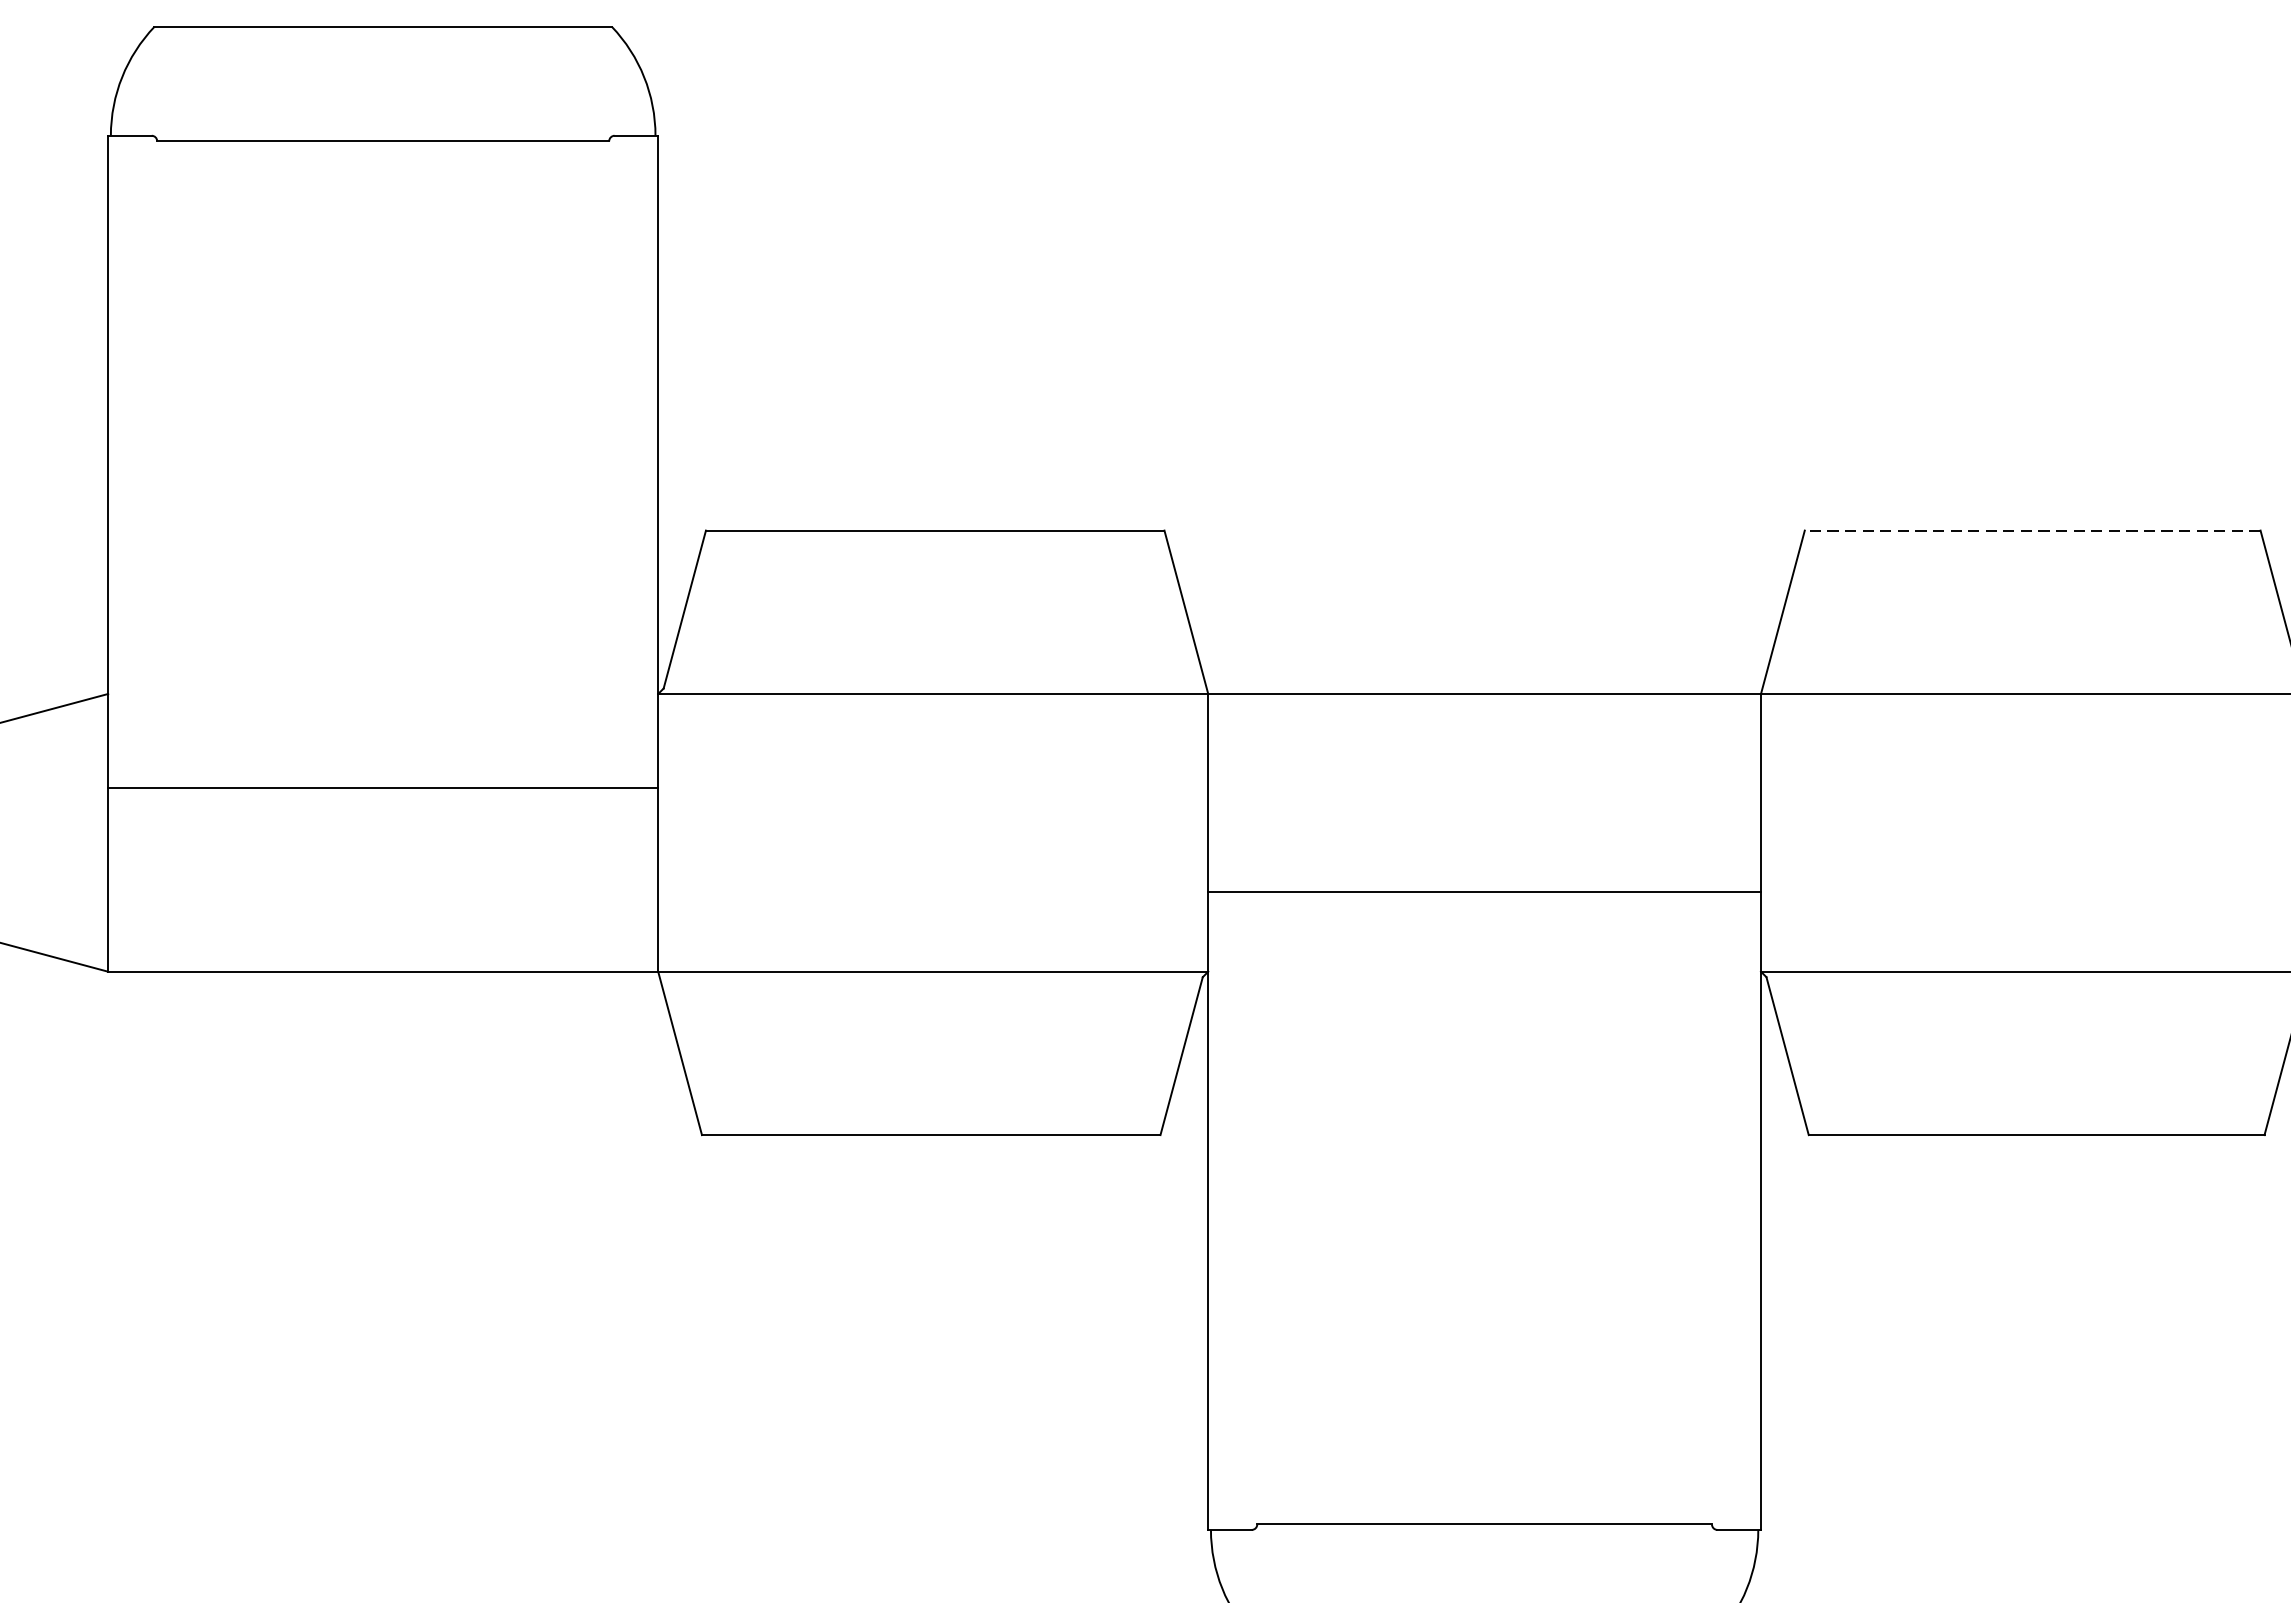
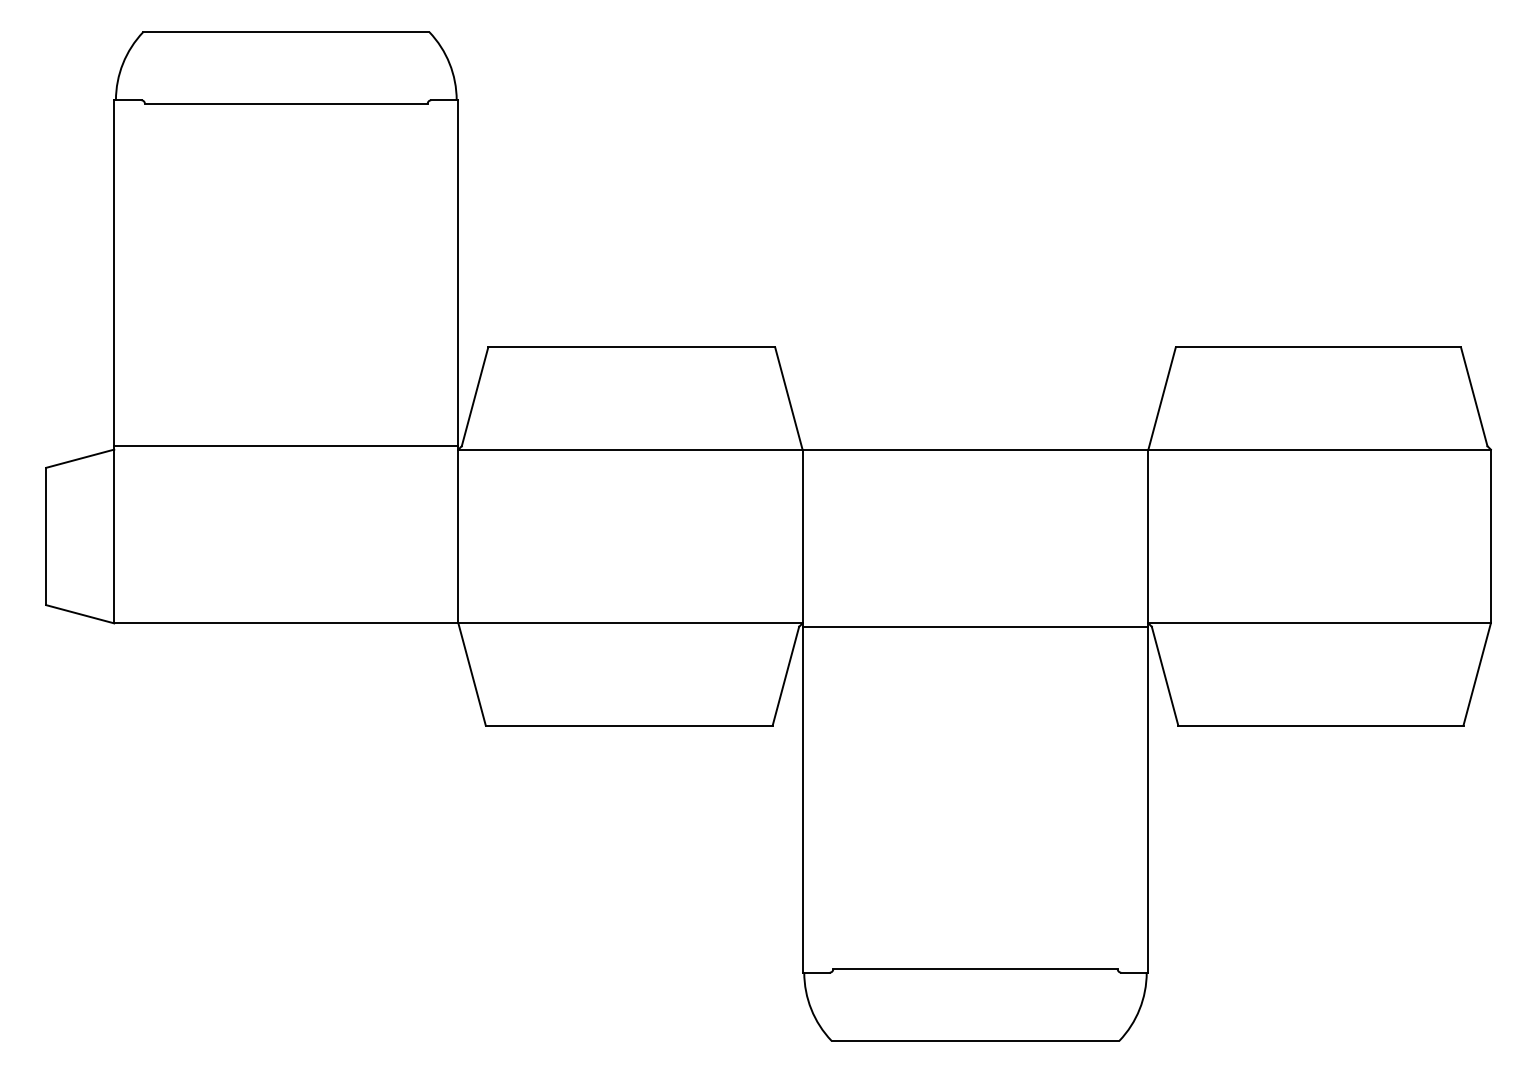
line: (2032, 530) -> (1318, 347), dashed -> solid
line: (383, 788) -> (286, 446), moved
line: (1484, 891) -> (975, 626), moved

